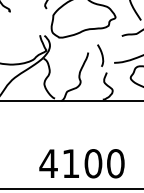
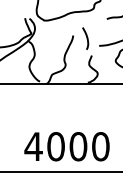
text: (70, 163) -> (55, 146), 4100 -> 4000

